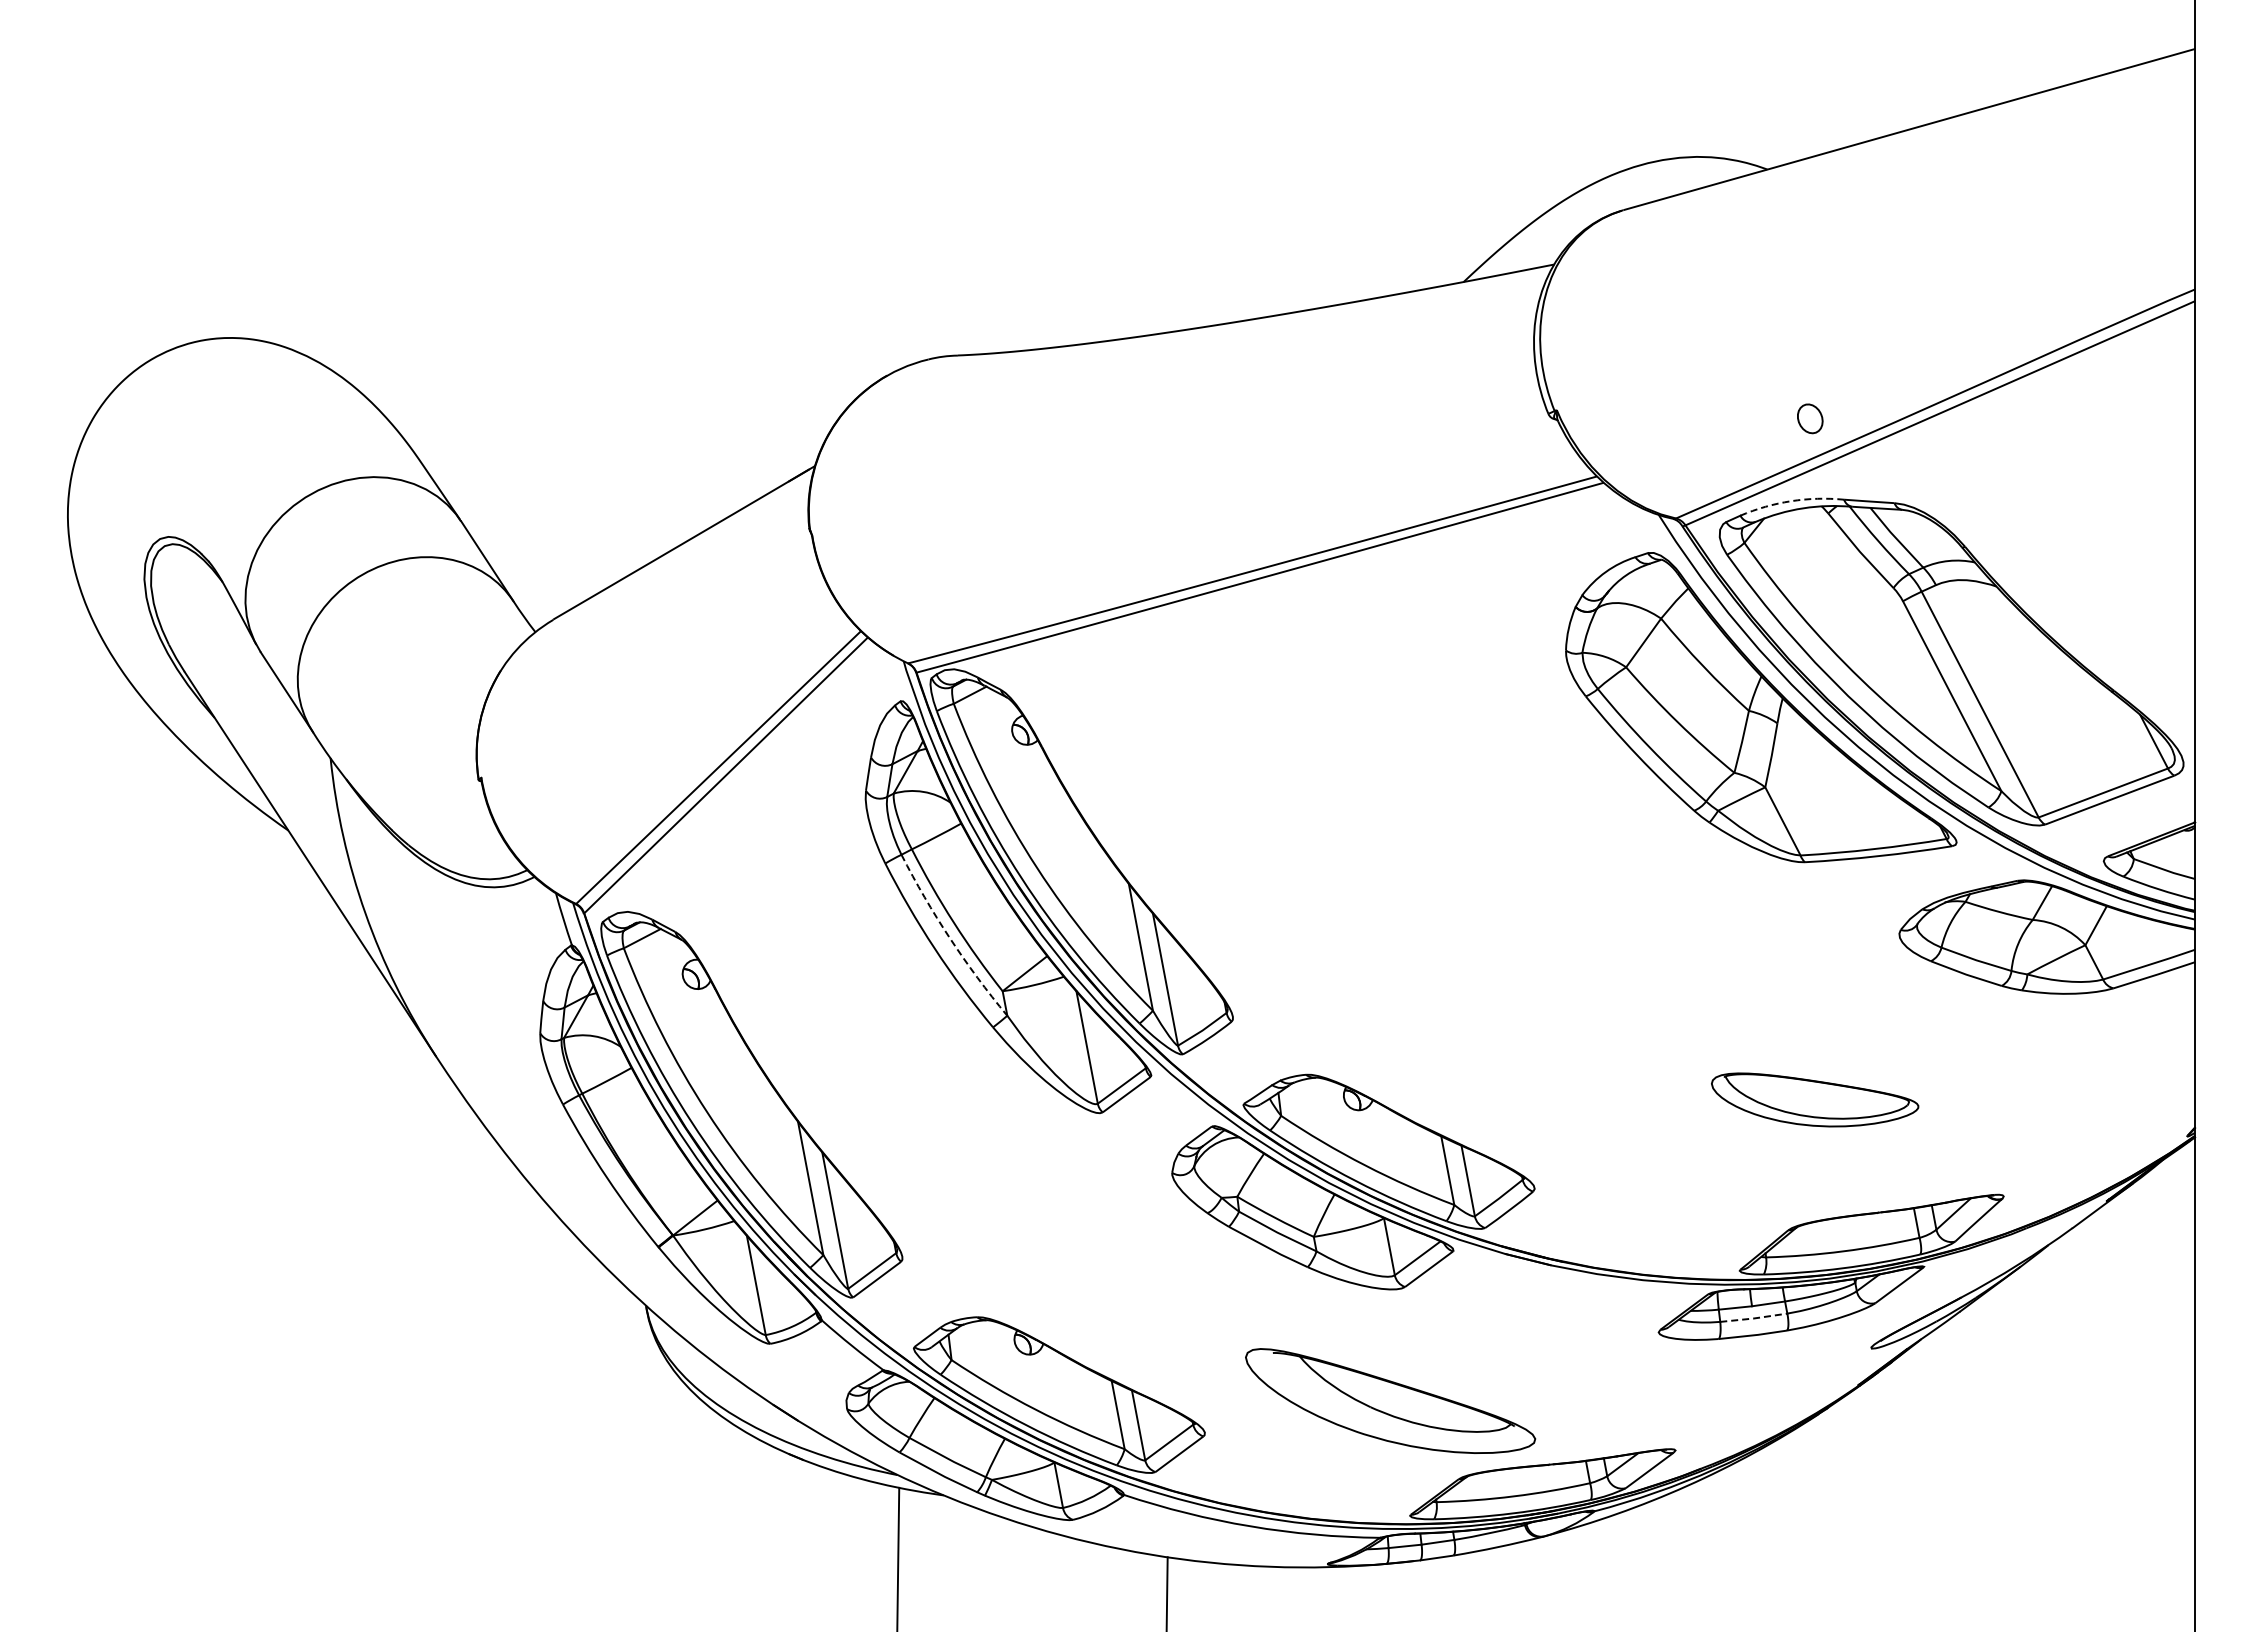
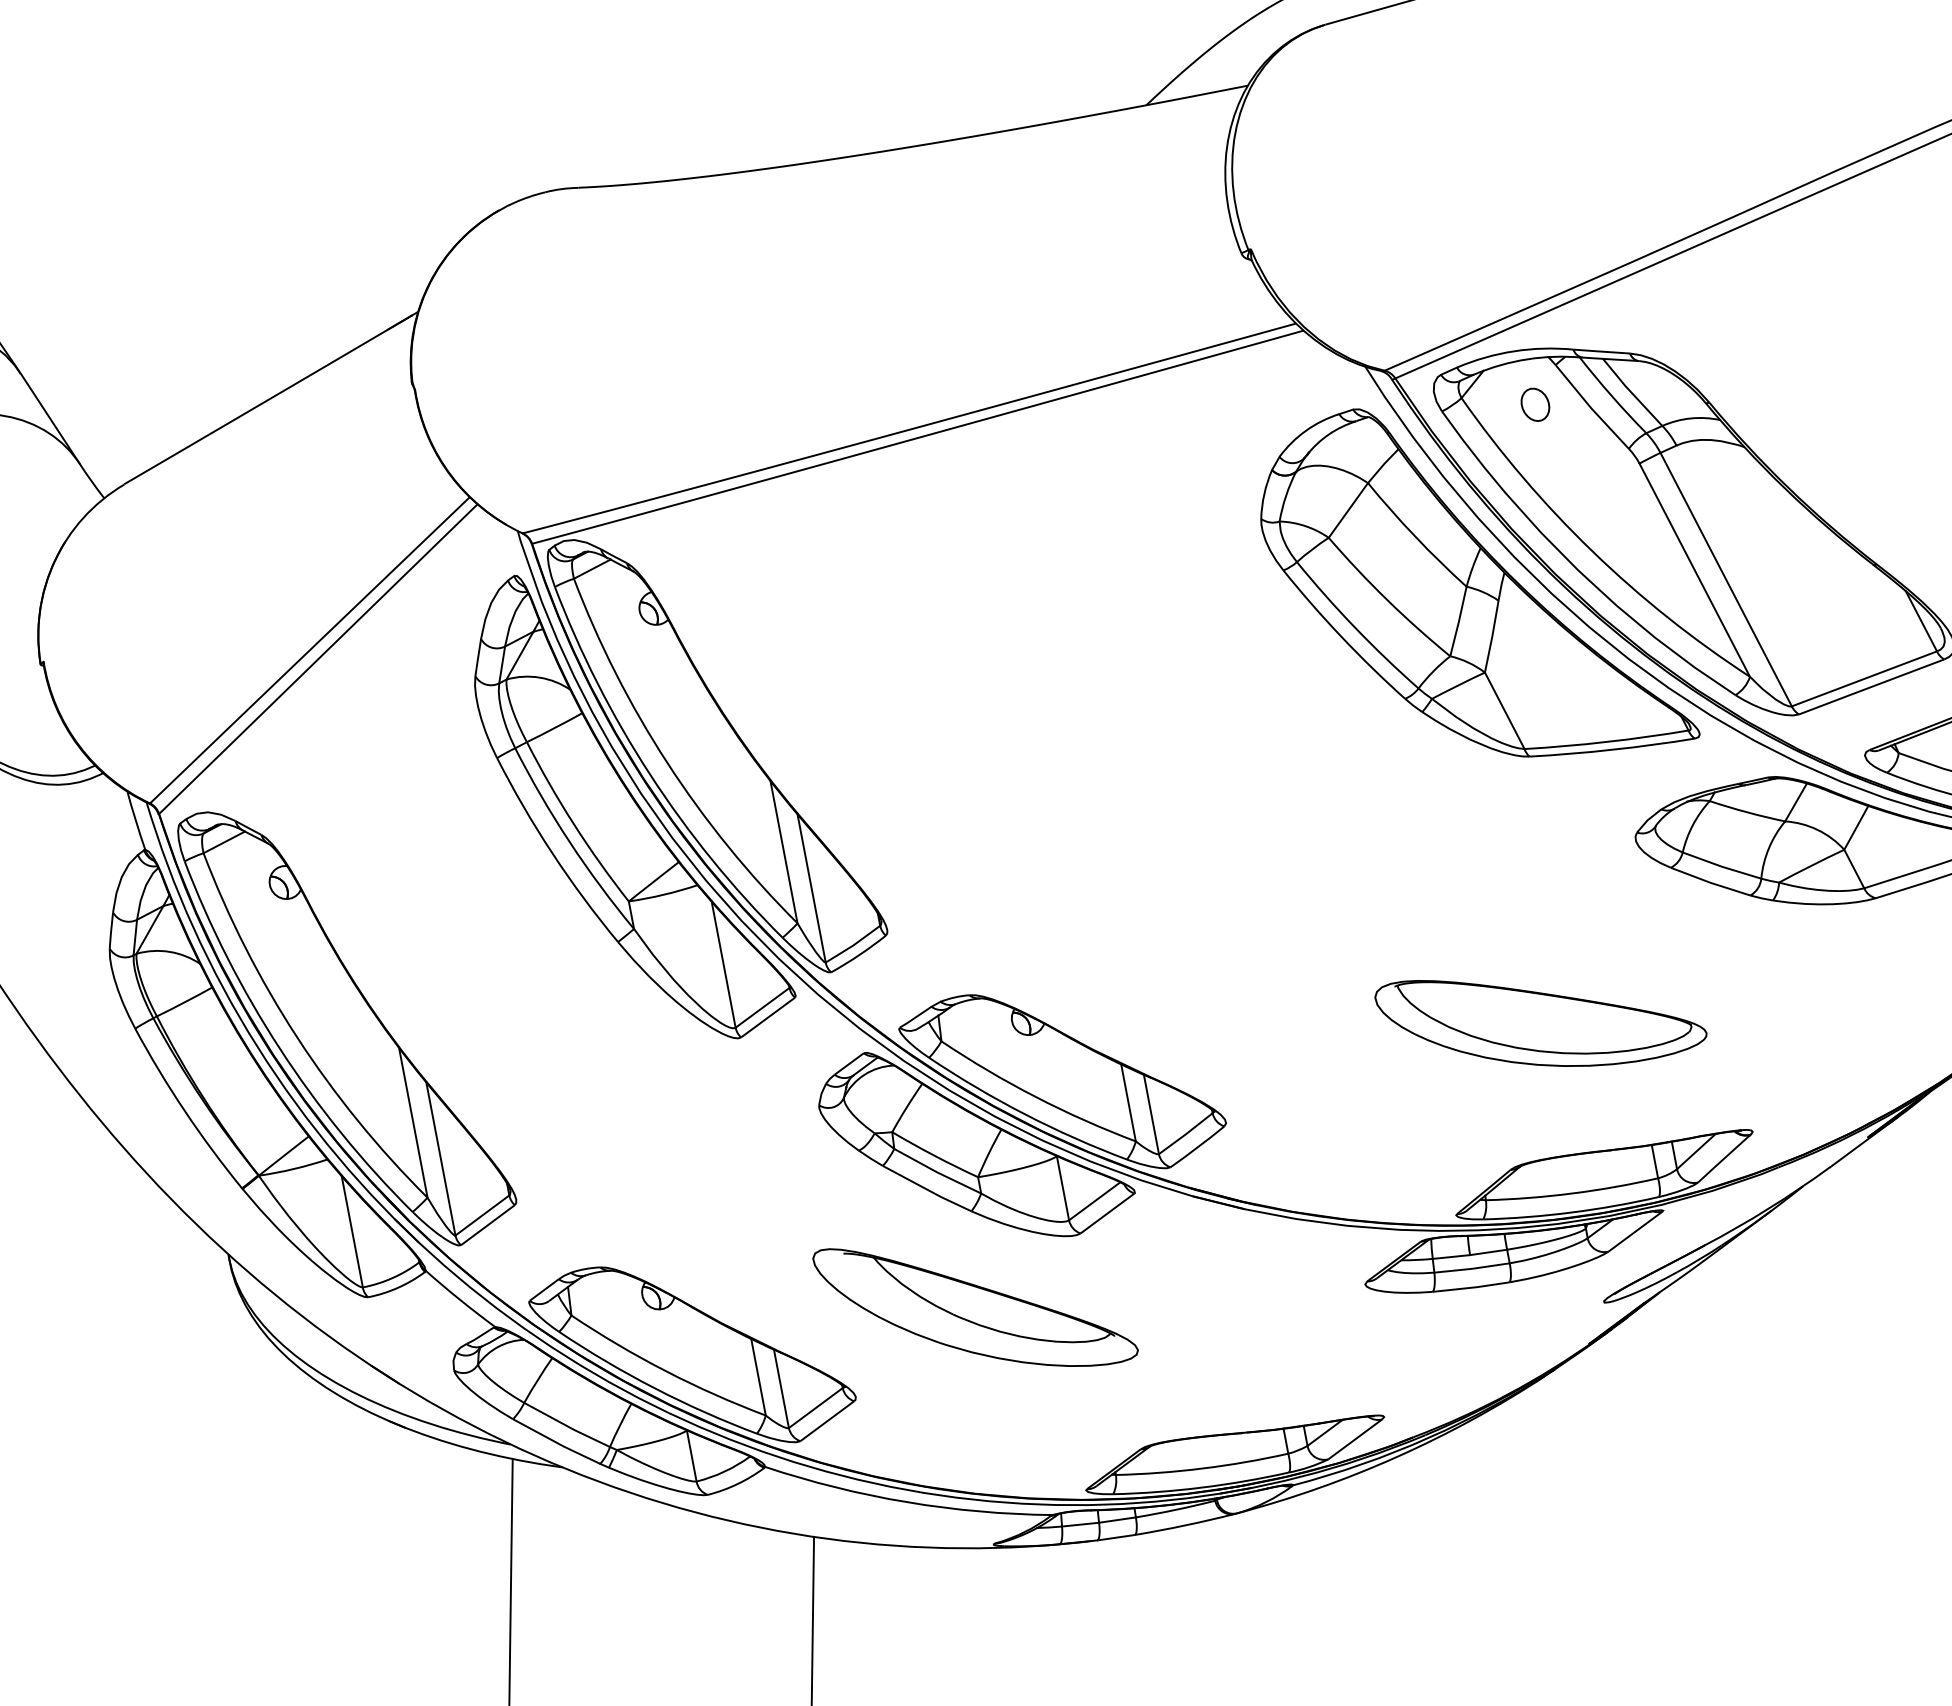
part: (1810, 418) -> (1535, 404), moved
arc: (1791, 501) -> (1514, 351), dashed -> solid
arc: (949, 938) -> (569, 842), dashed -> solid
part: (1814, 1099) -> (1540, 1022), size x1.43
line: (1753, 1318) -> (1471, 1268), dashed -> solid
part: (1390, 1400) -> (975, 1306), moved

